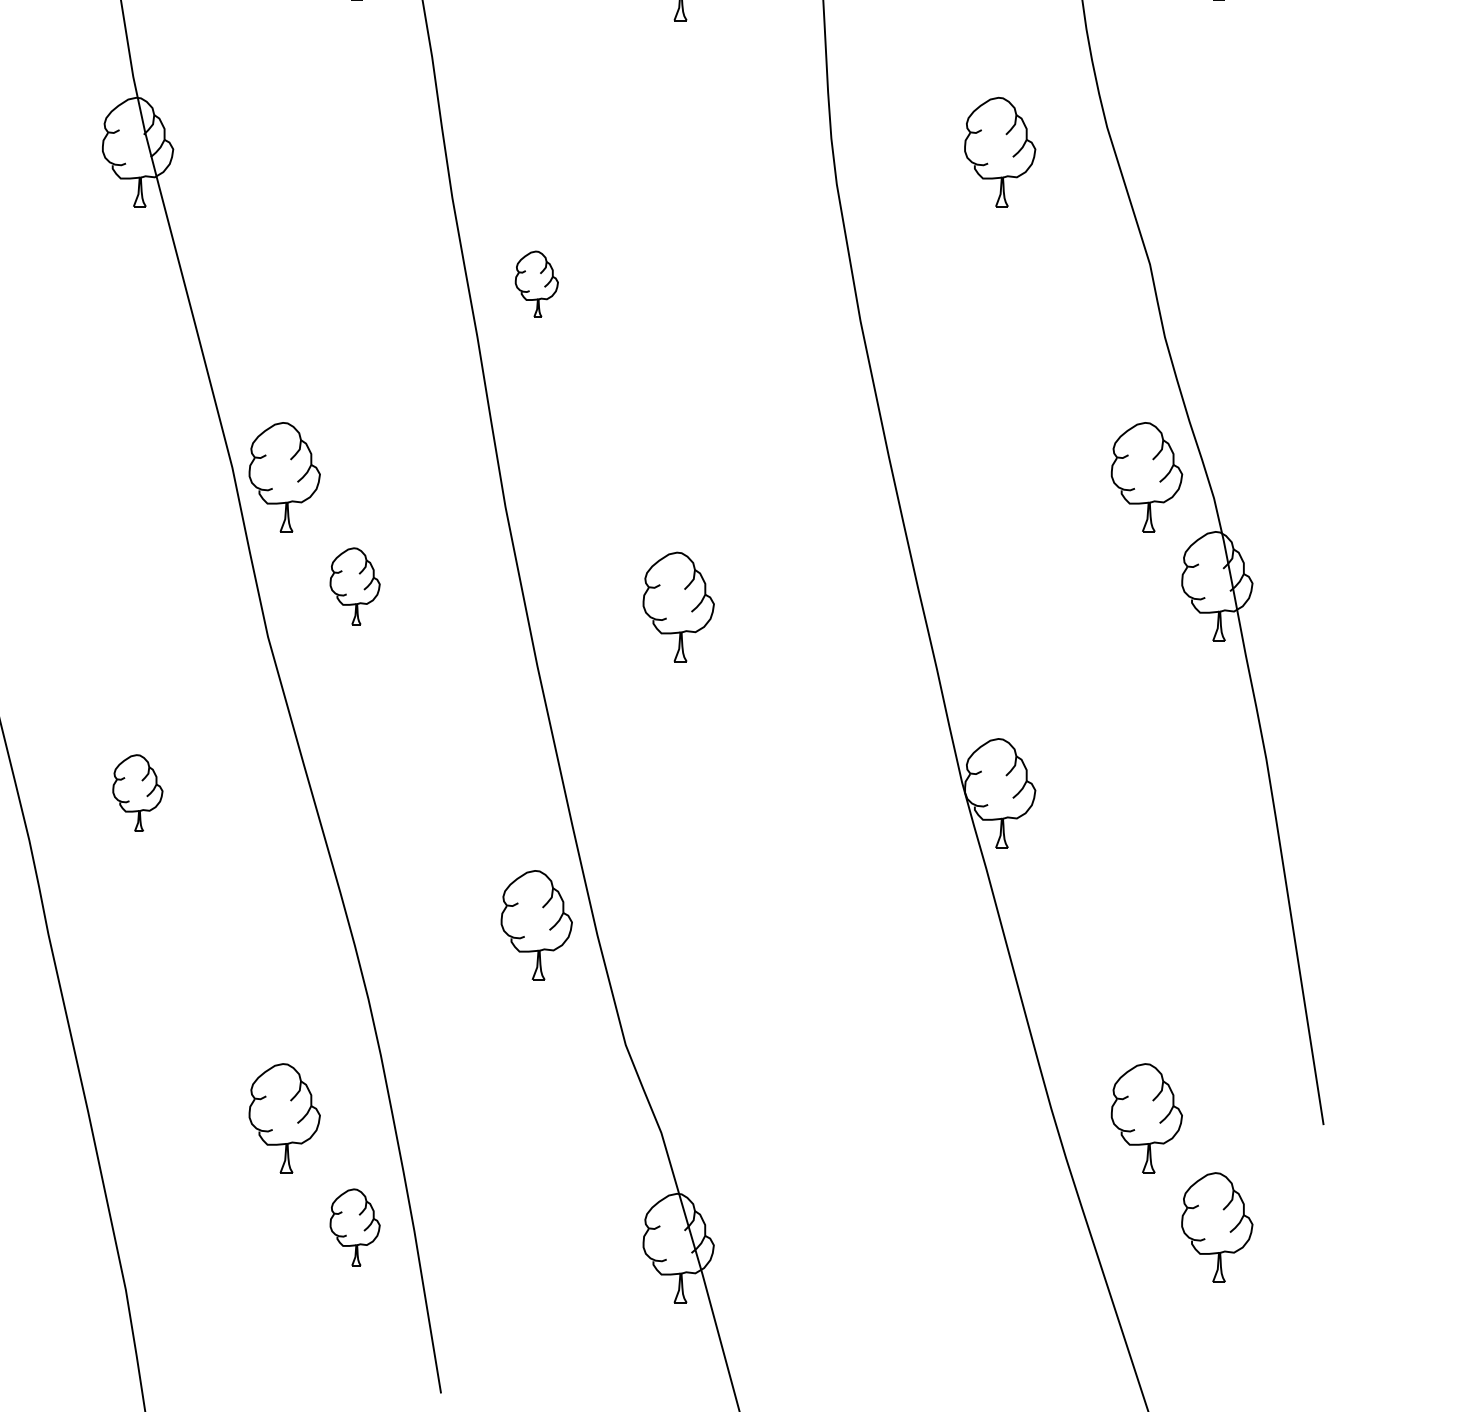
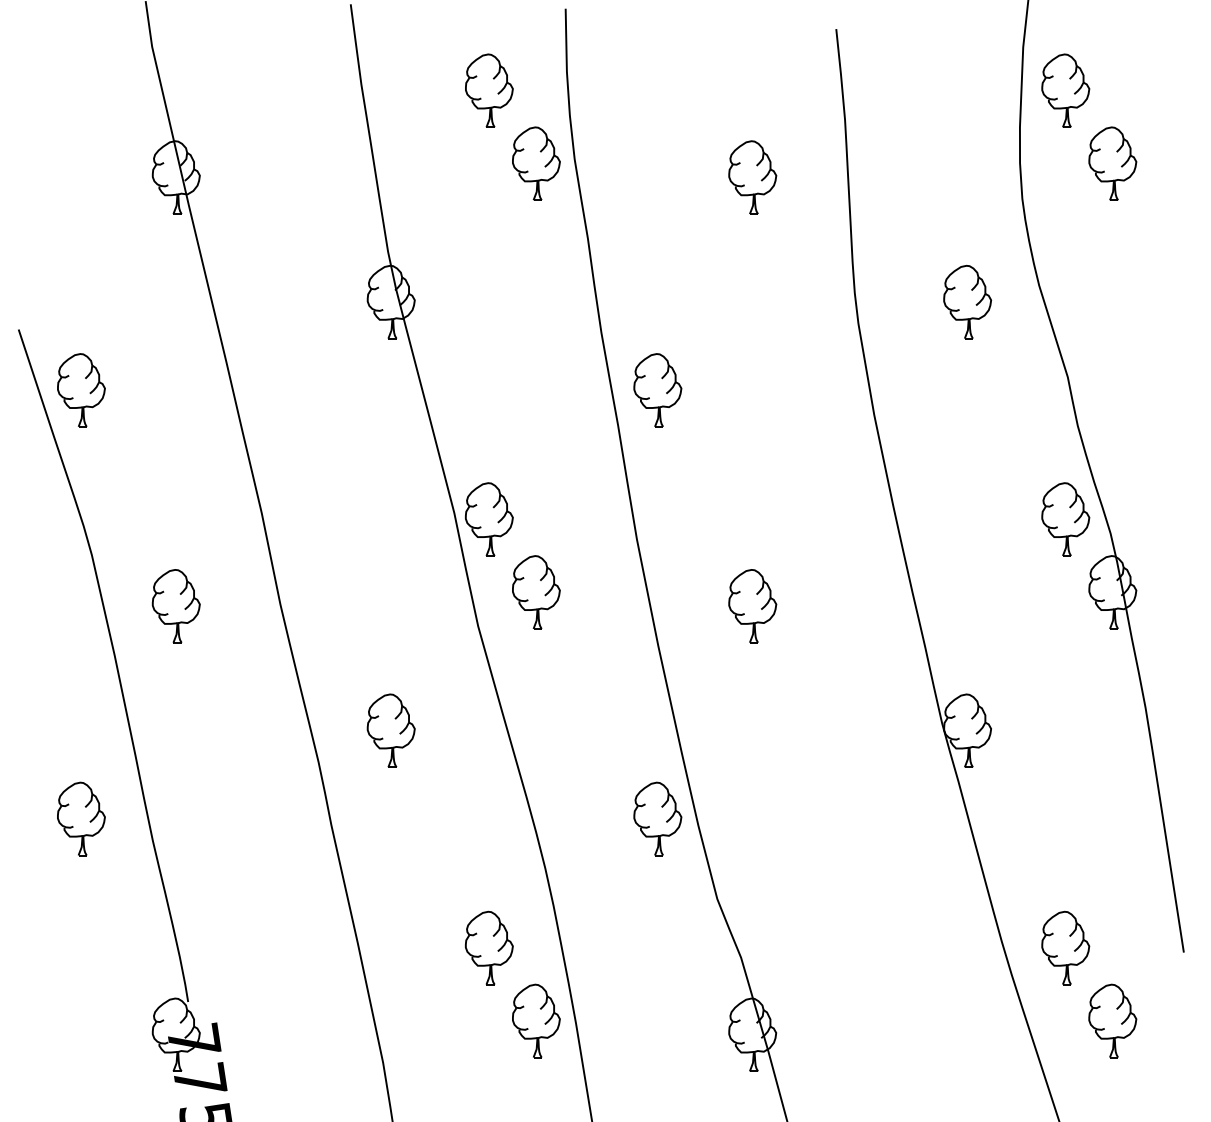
part: (536, 284) -> (657, 390), size x1.67
part: (355, 586) -> (536, 592), size x1.43
part: (136, 792) -> (390, 730), size x1.43
part: (355, 1226) -> (536, 1020), size x1.43

